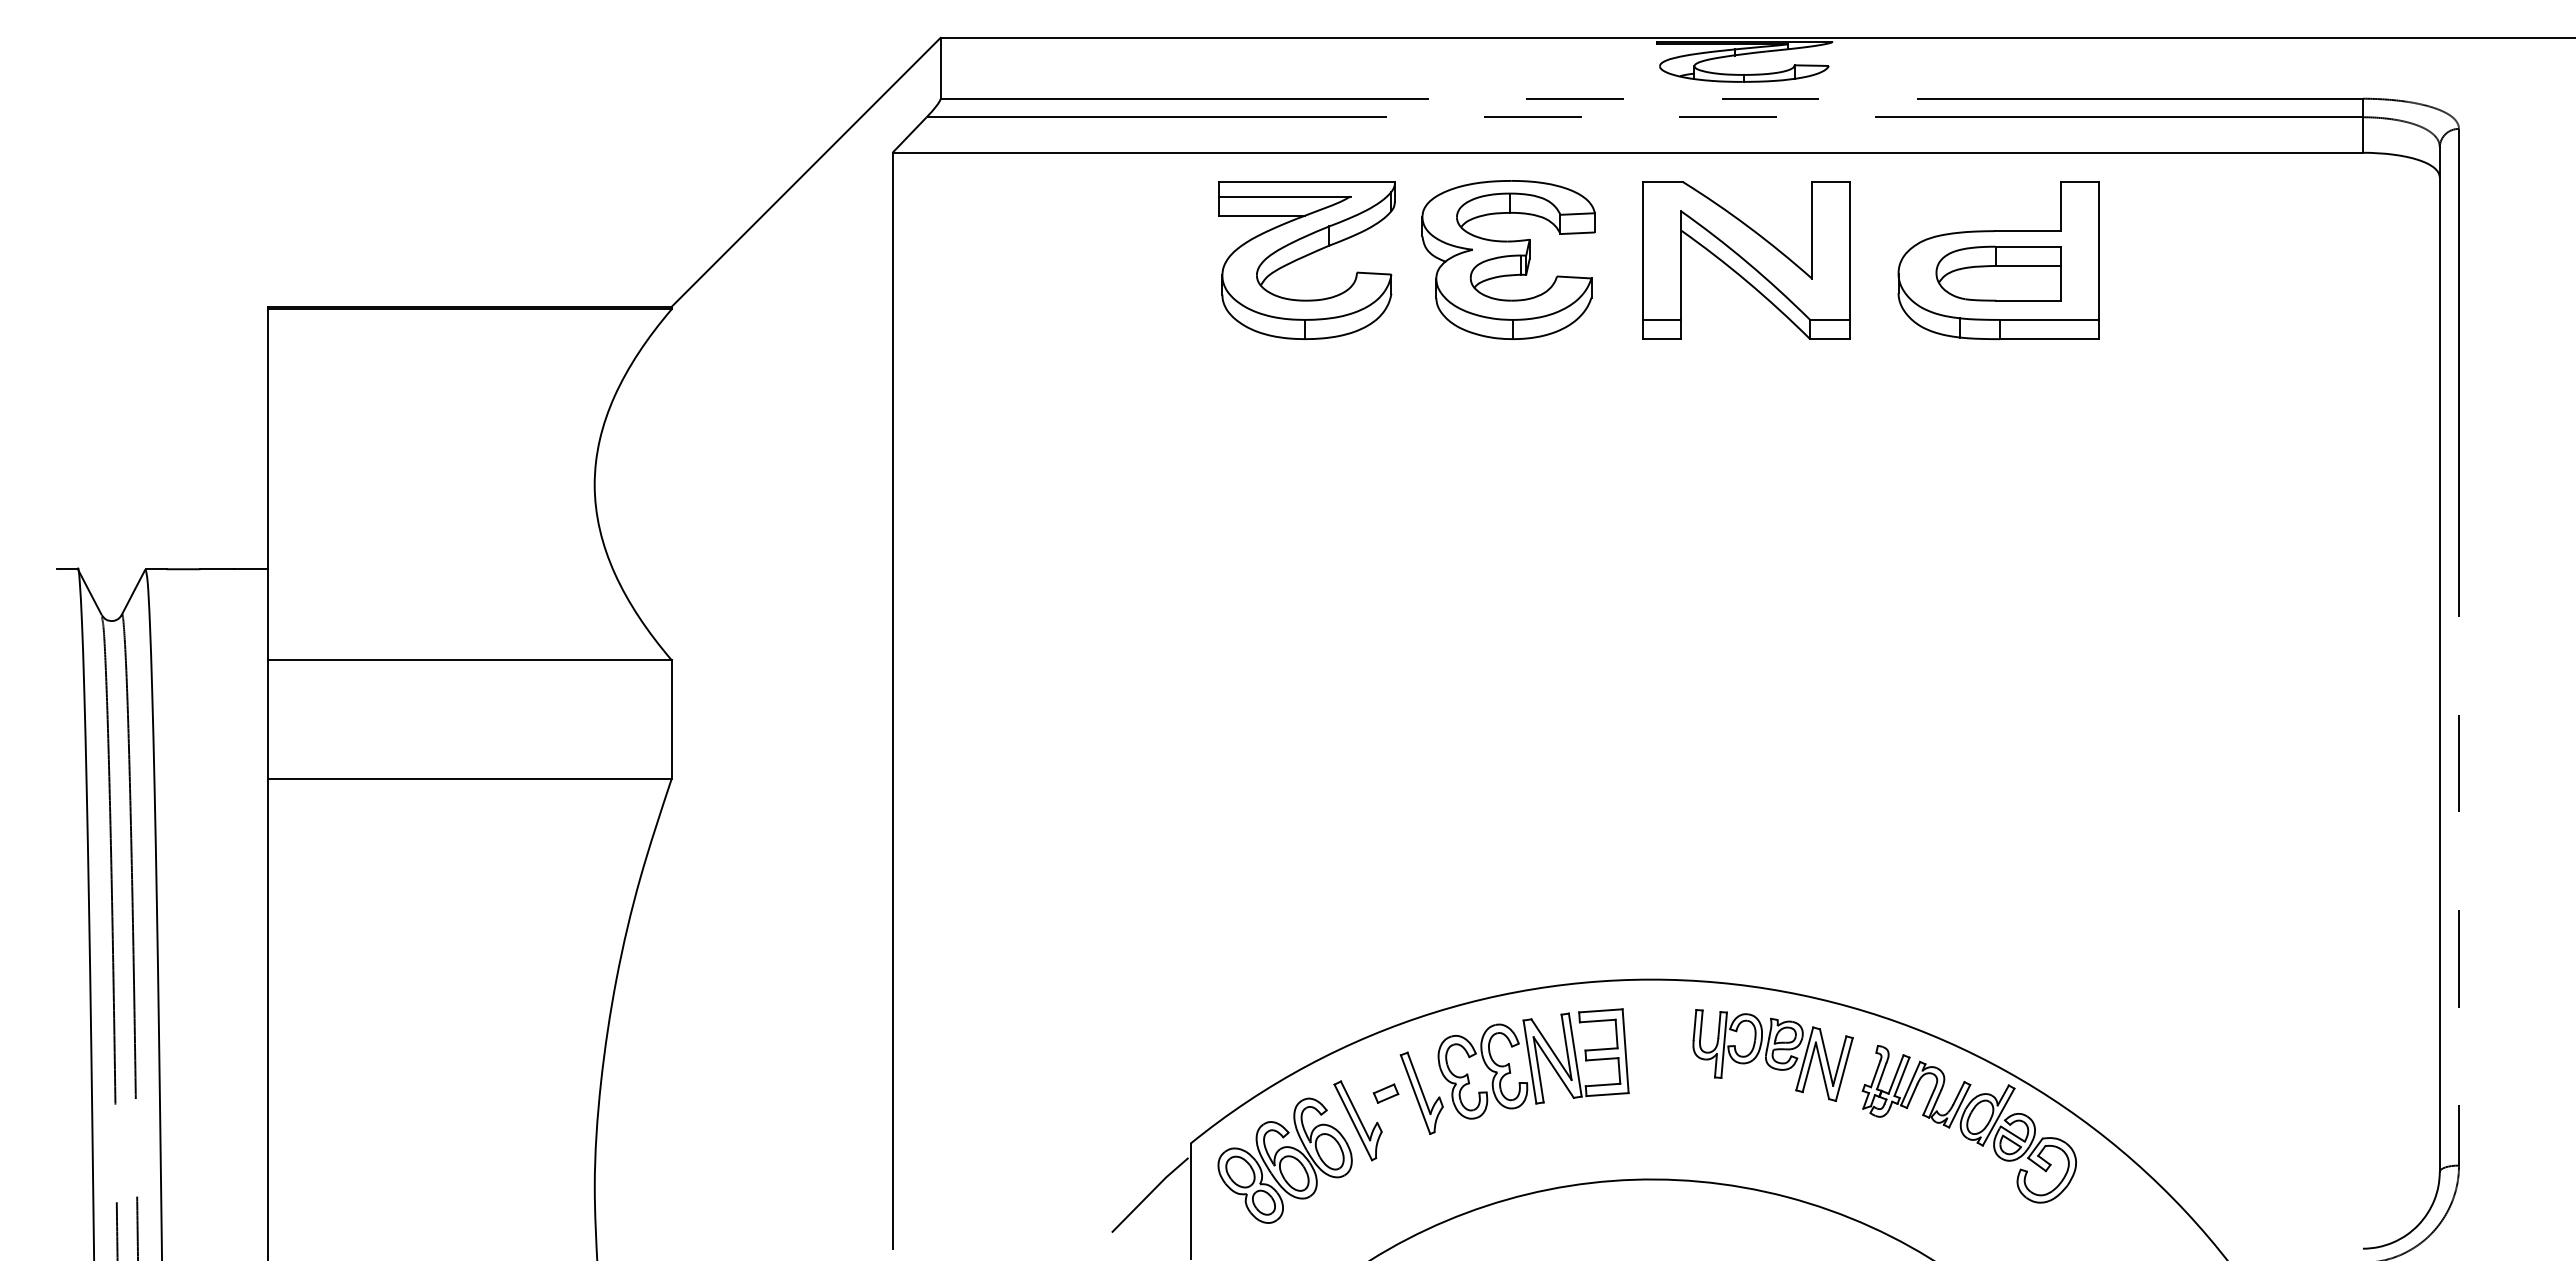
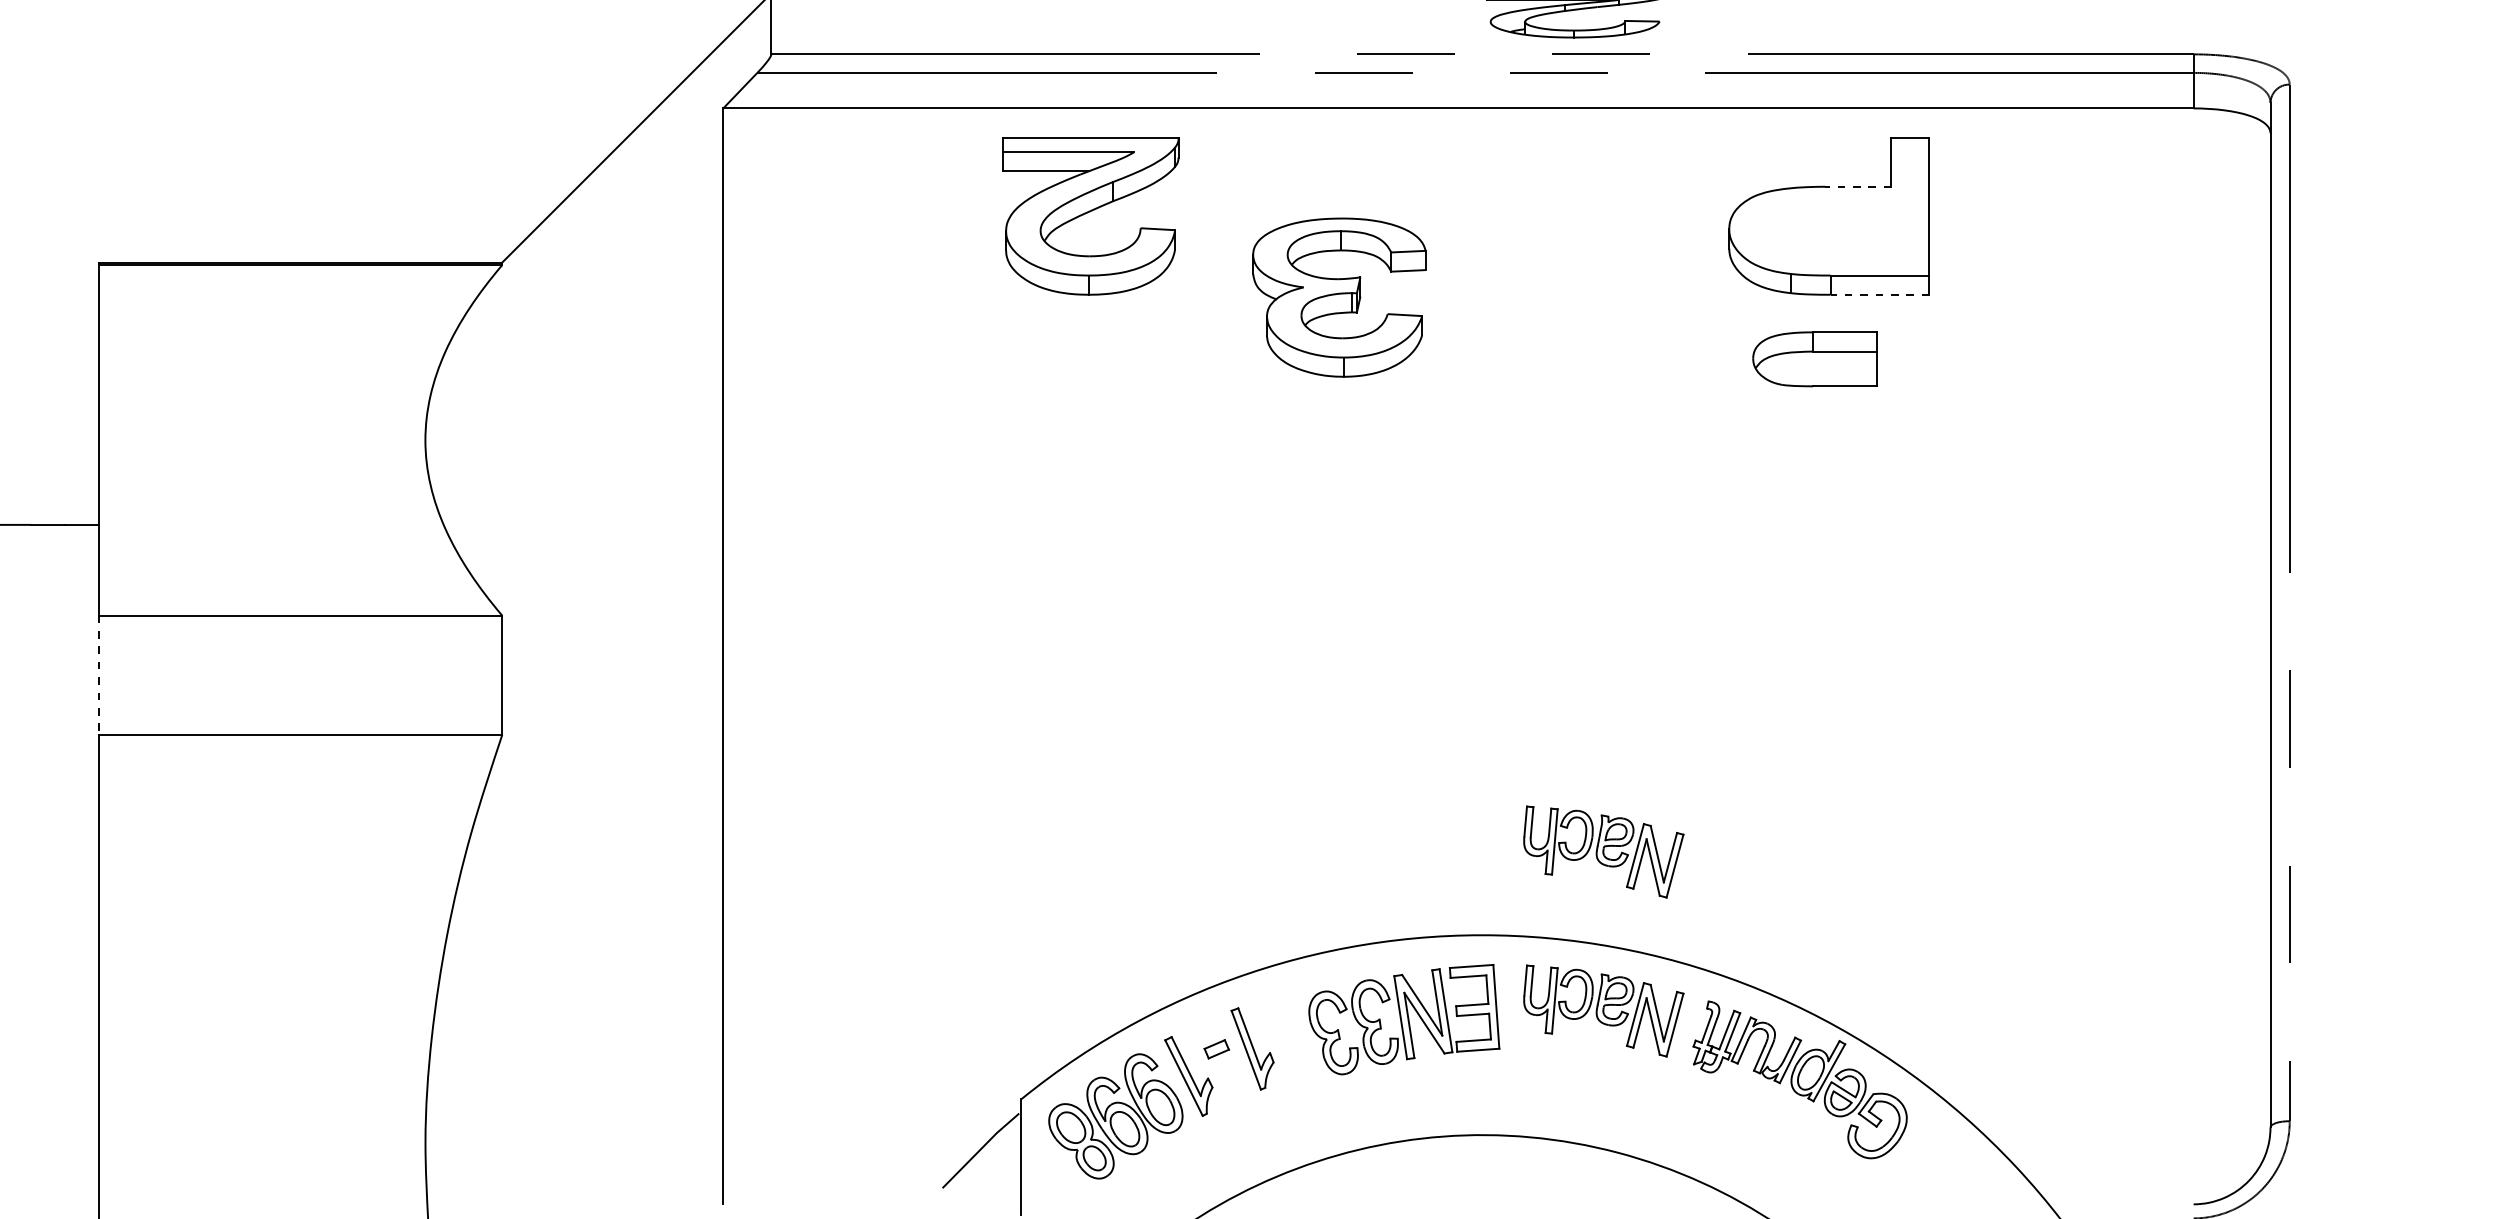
line: (2027, 231) -> (1858, 187), solid -> dashed
part: (1508, 259) -> (1339, 297), moved
part: (1306, 260) -> (1090, 216), moved
part: (1746, 260) -> (1577, 216), removed
part: (1998, 273) -> (1815, 359), moved
line: (2048, 339) -> (1879, 295), solid -> dashed
line: (267, 719) -> (98, 675), solid -> dashed
part: (1772, 896) -> (1603, 852), added
part: (1533, 1063) -> (1404, 1019), moved

